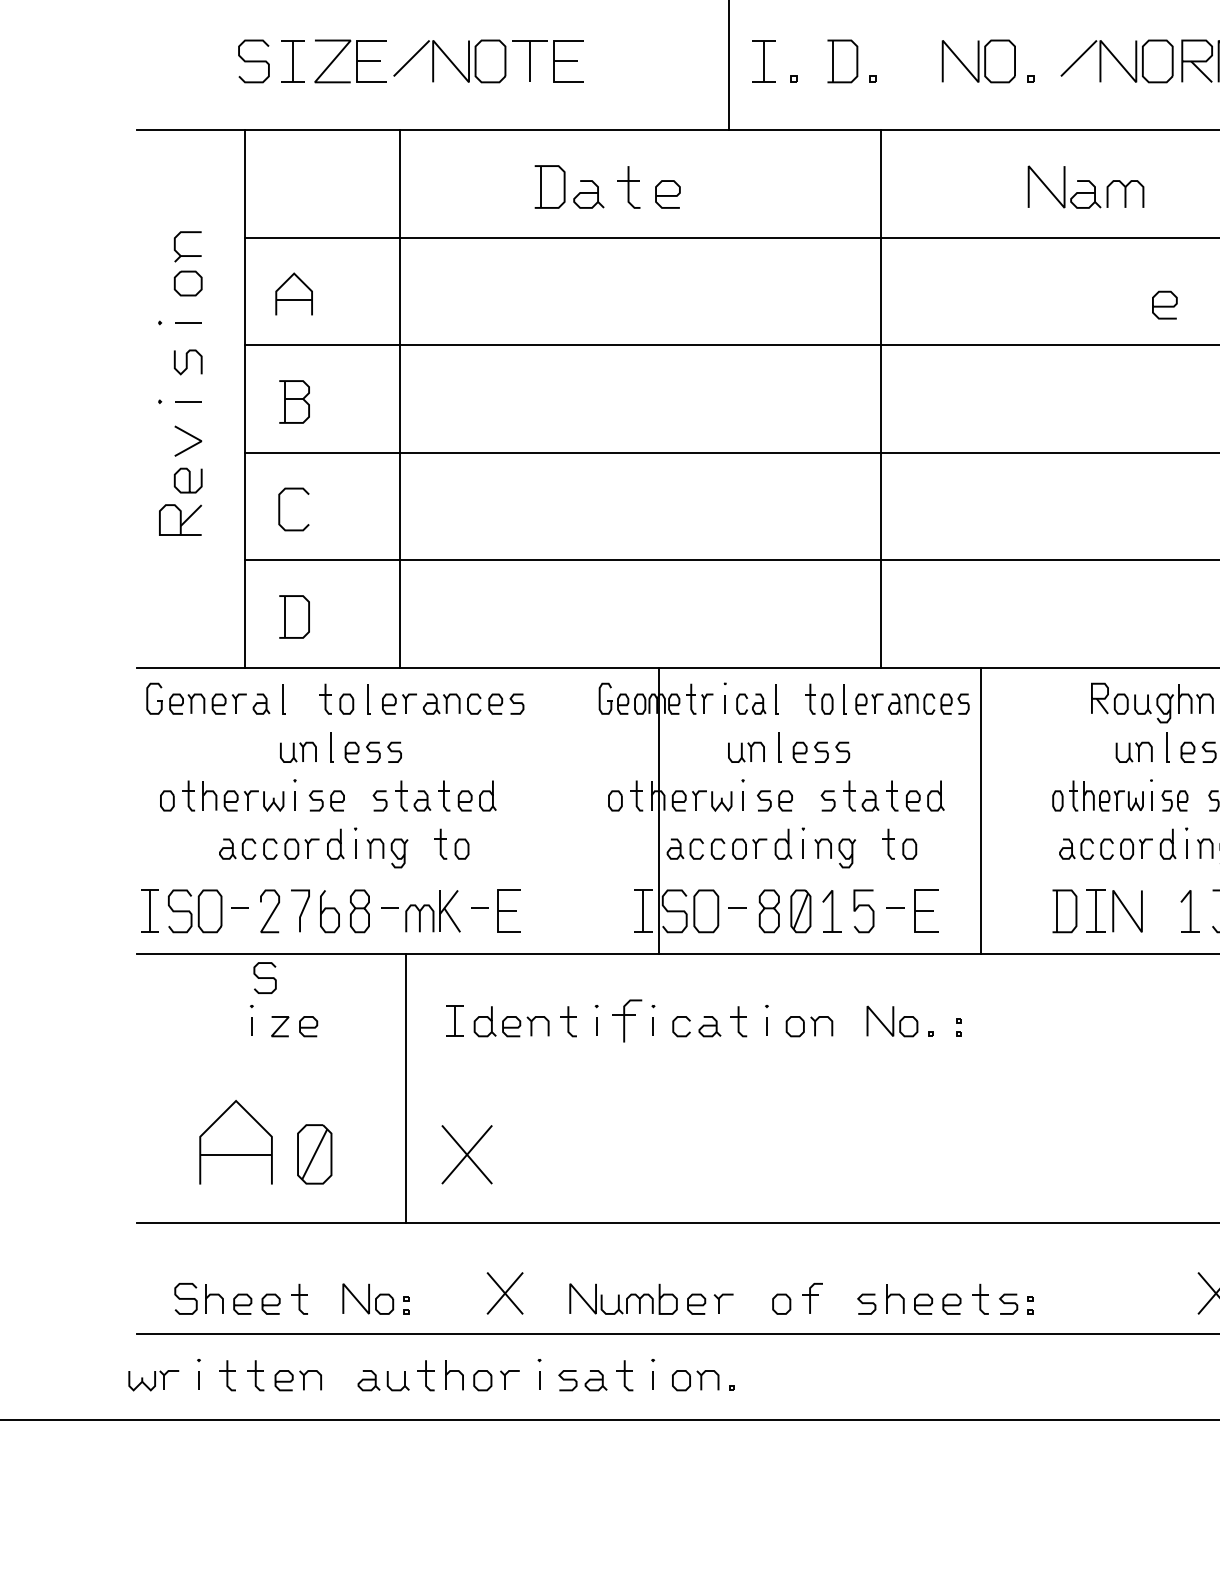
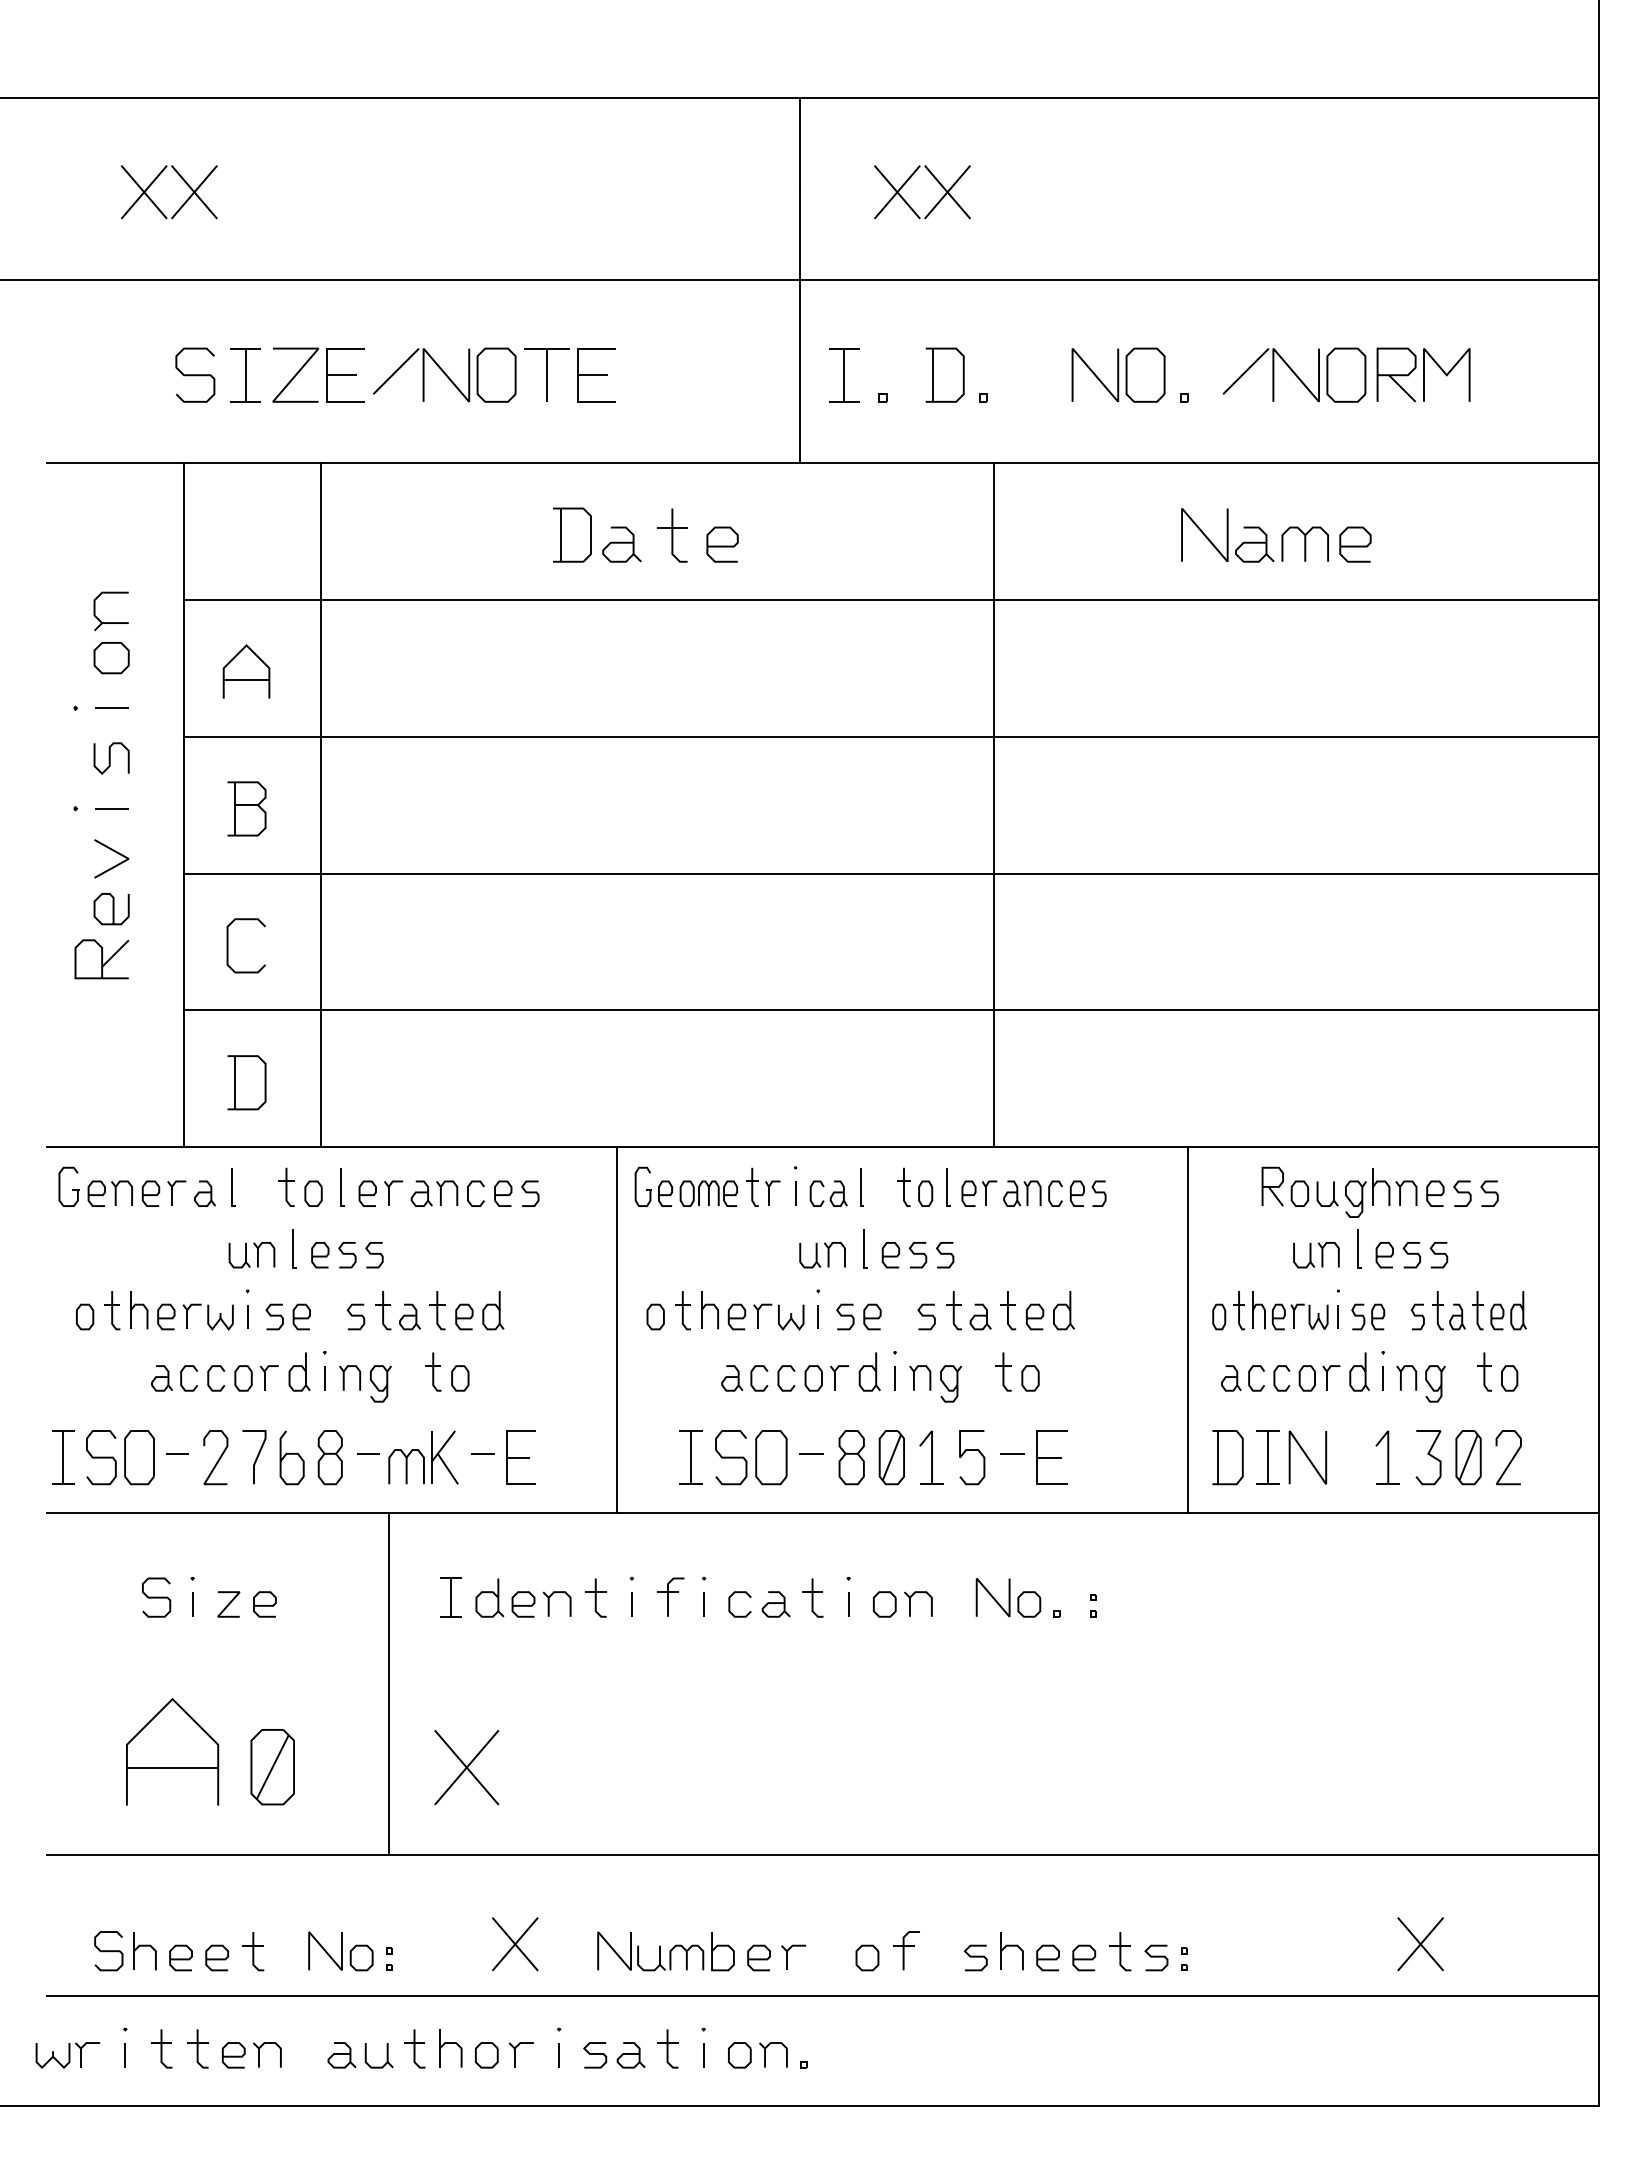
curve: (1164, 305) -> (1355, 545), moved
line: (400, 398) -> (320, 804), moved
line: (659, 810) -> (617, 1329), moved
line: (980, 810) -> (1187, 1329), moved
curve: (265, 977) -> (156, 1597), moved
part: (627, 1020) -> (670, 1596), size x0.71

